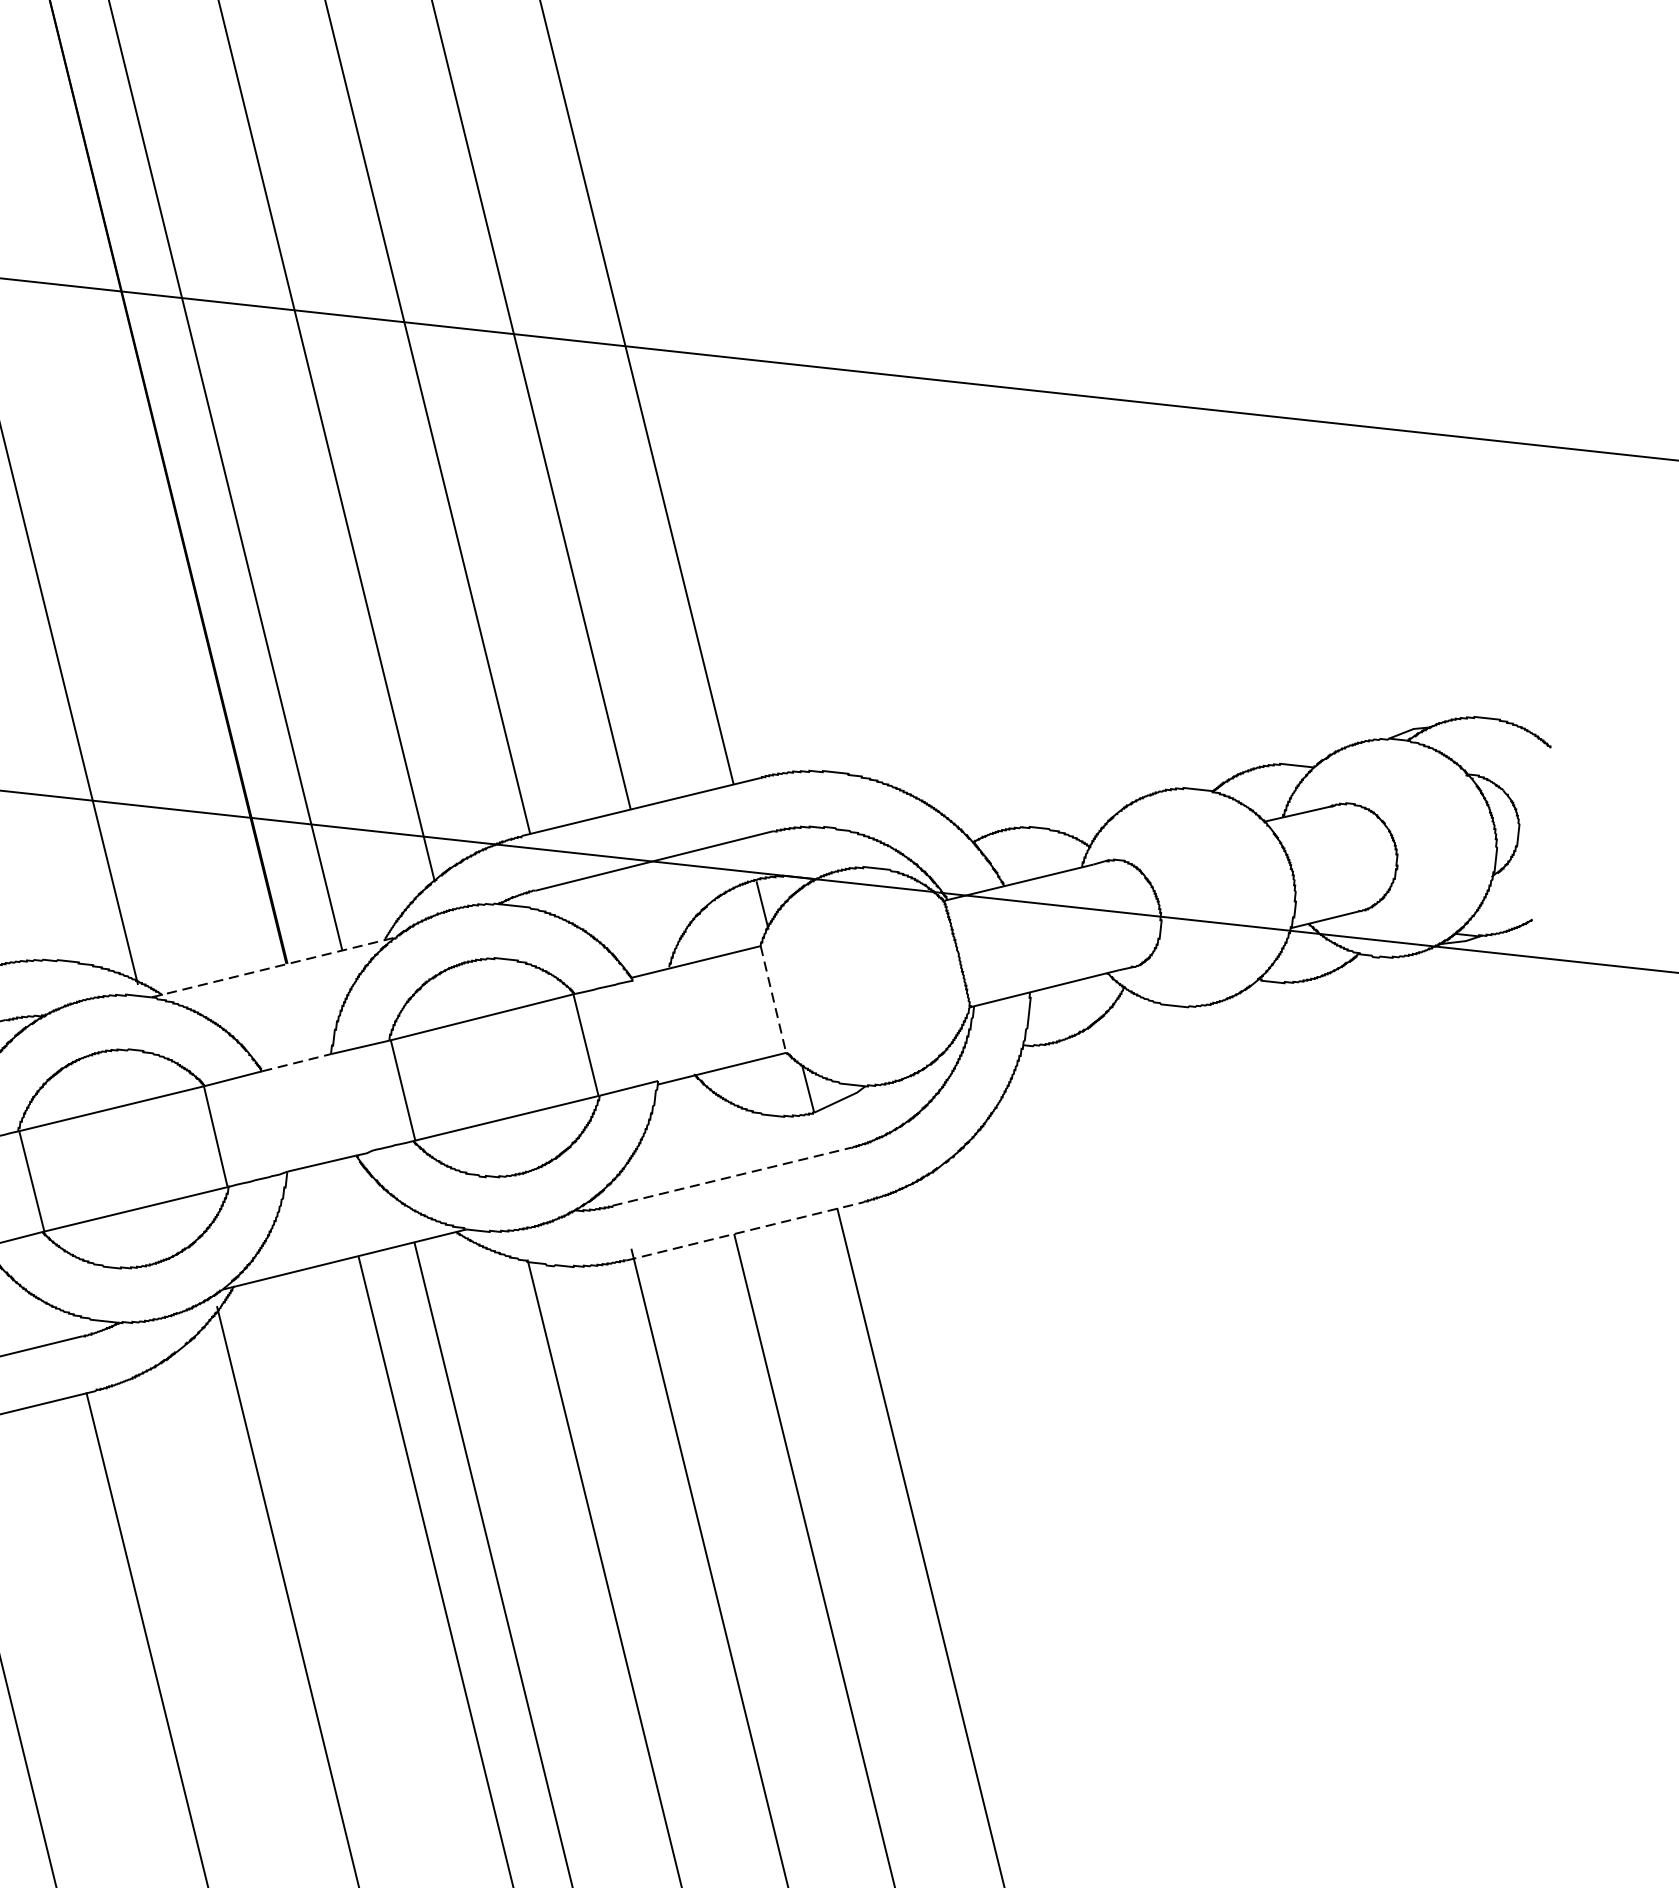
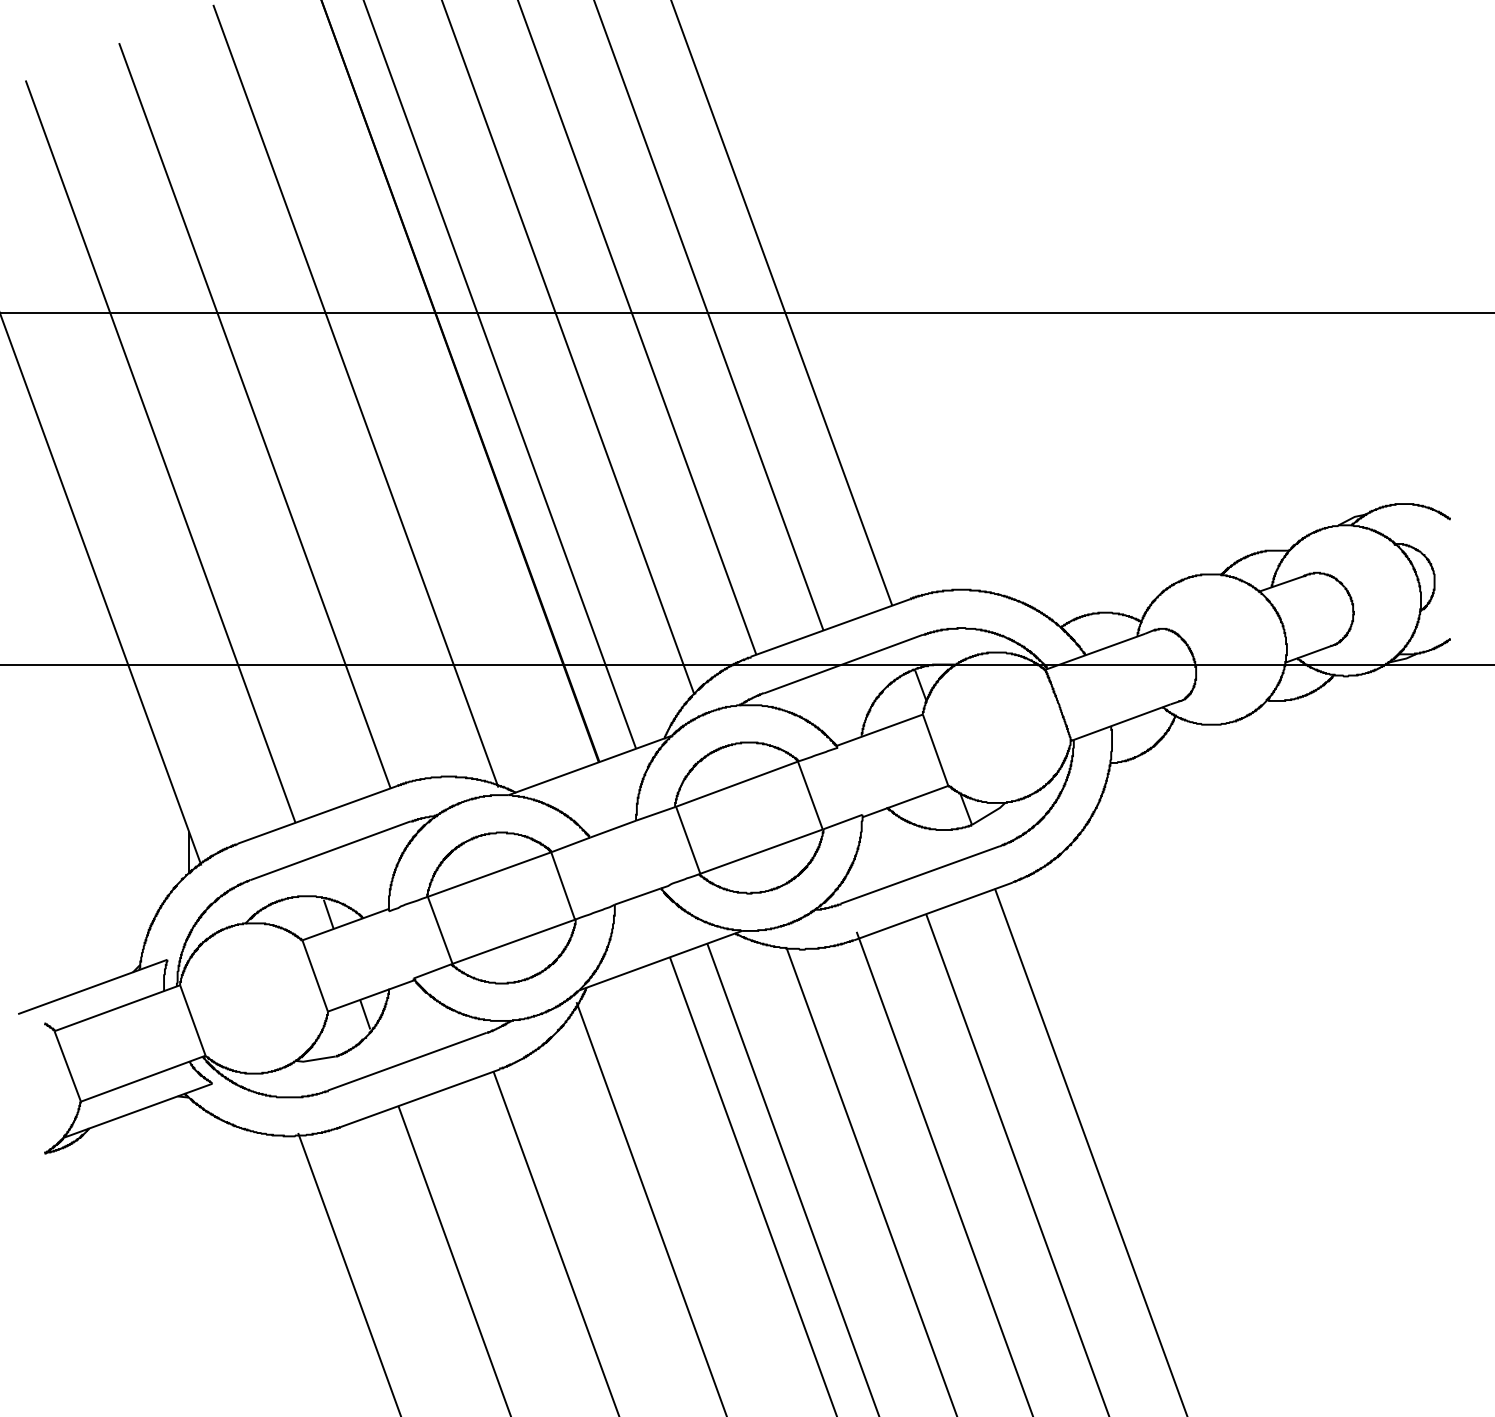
line: (274, 967) -> (590, 765), dashed -> solid
line: (773, 999) -> (935, 750), dashed -> solid
line: (297, 1063) -> (613, 829), dashed -> solid
line: (732, 1176) -> (920, 874), dashed -> solid
line: (745, 1231) -> (933, 911), dashed -> solid

